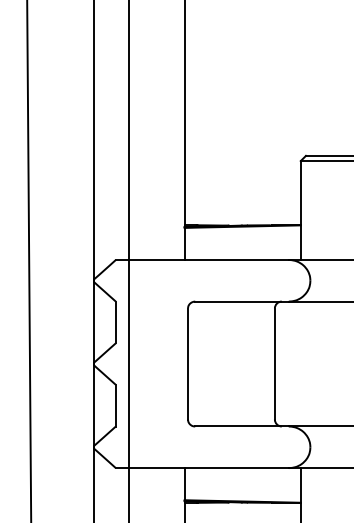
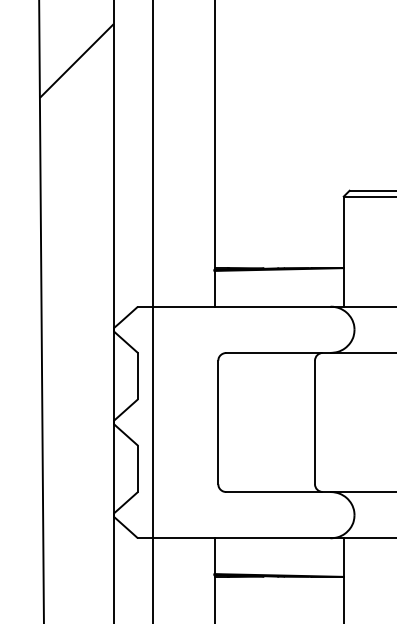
hatch: (60, 38) -> (76, 60), added

